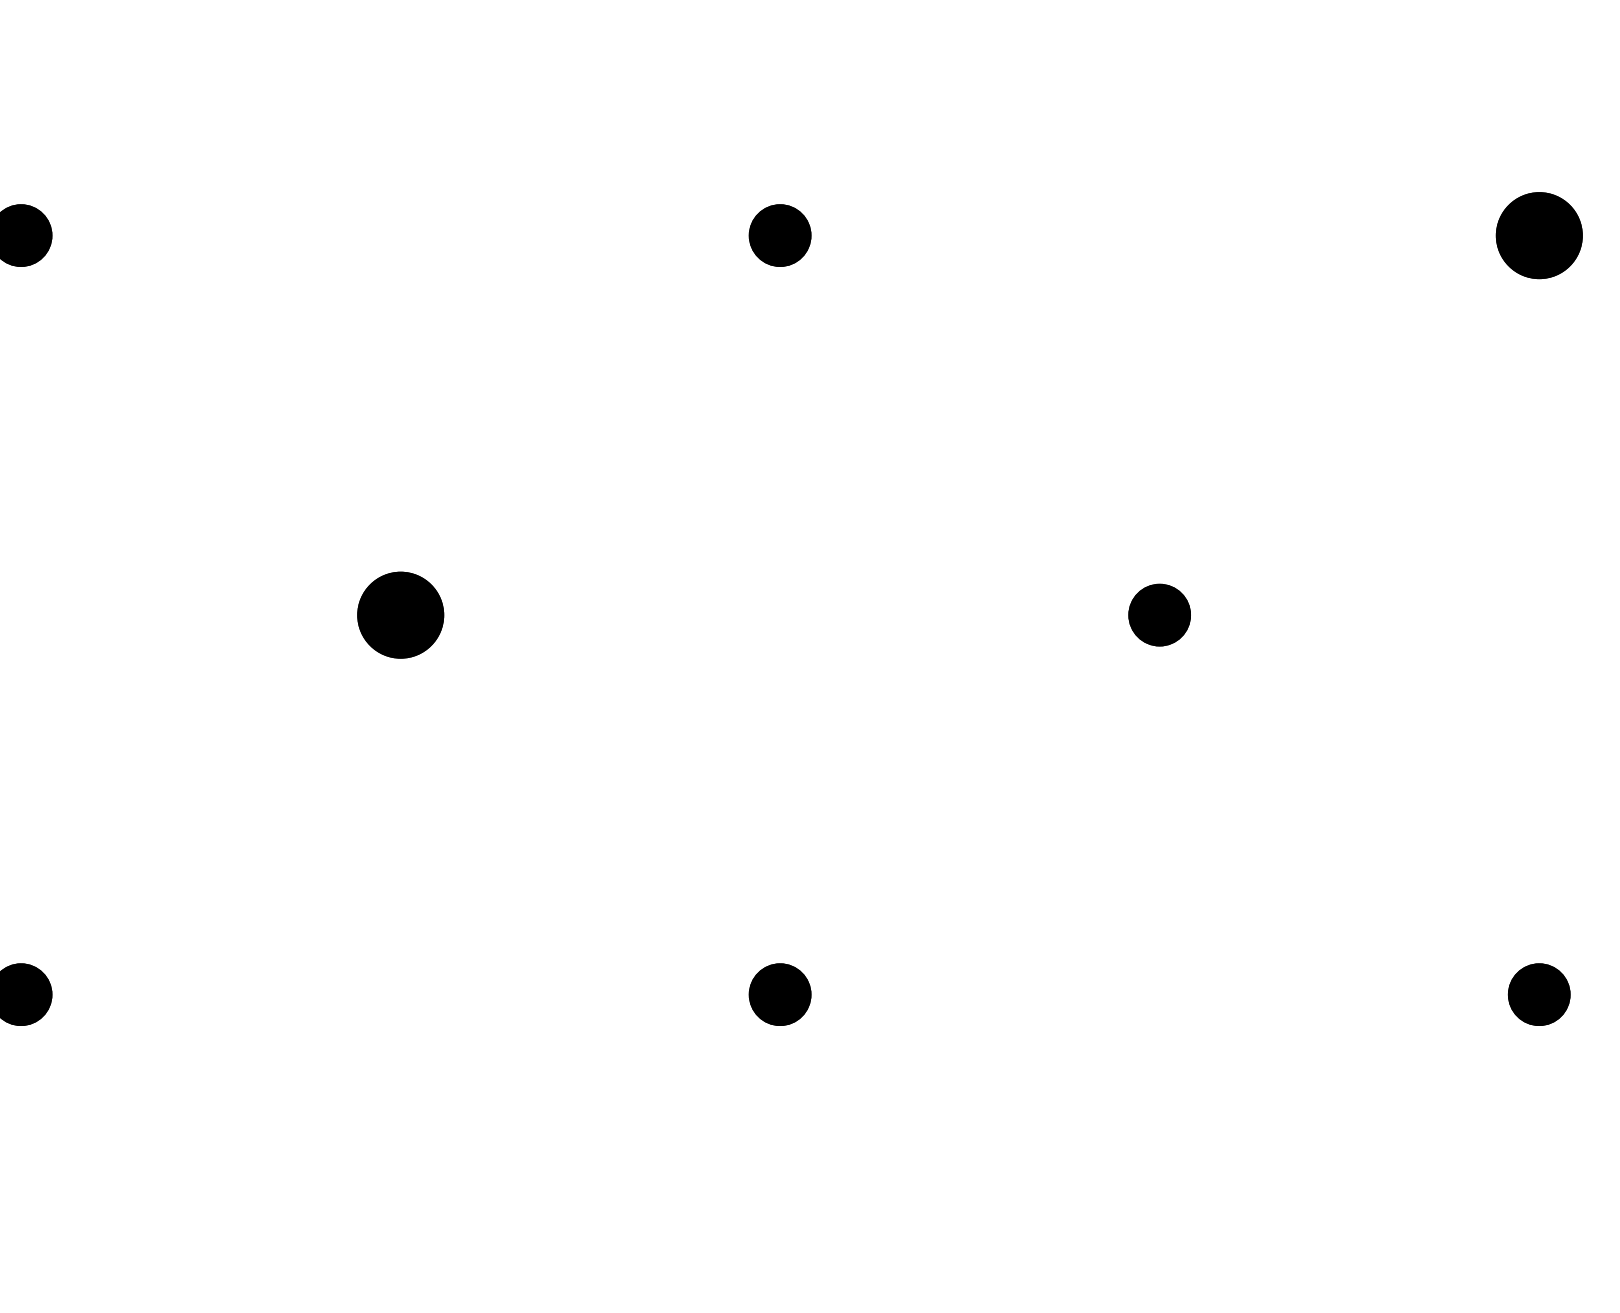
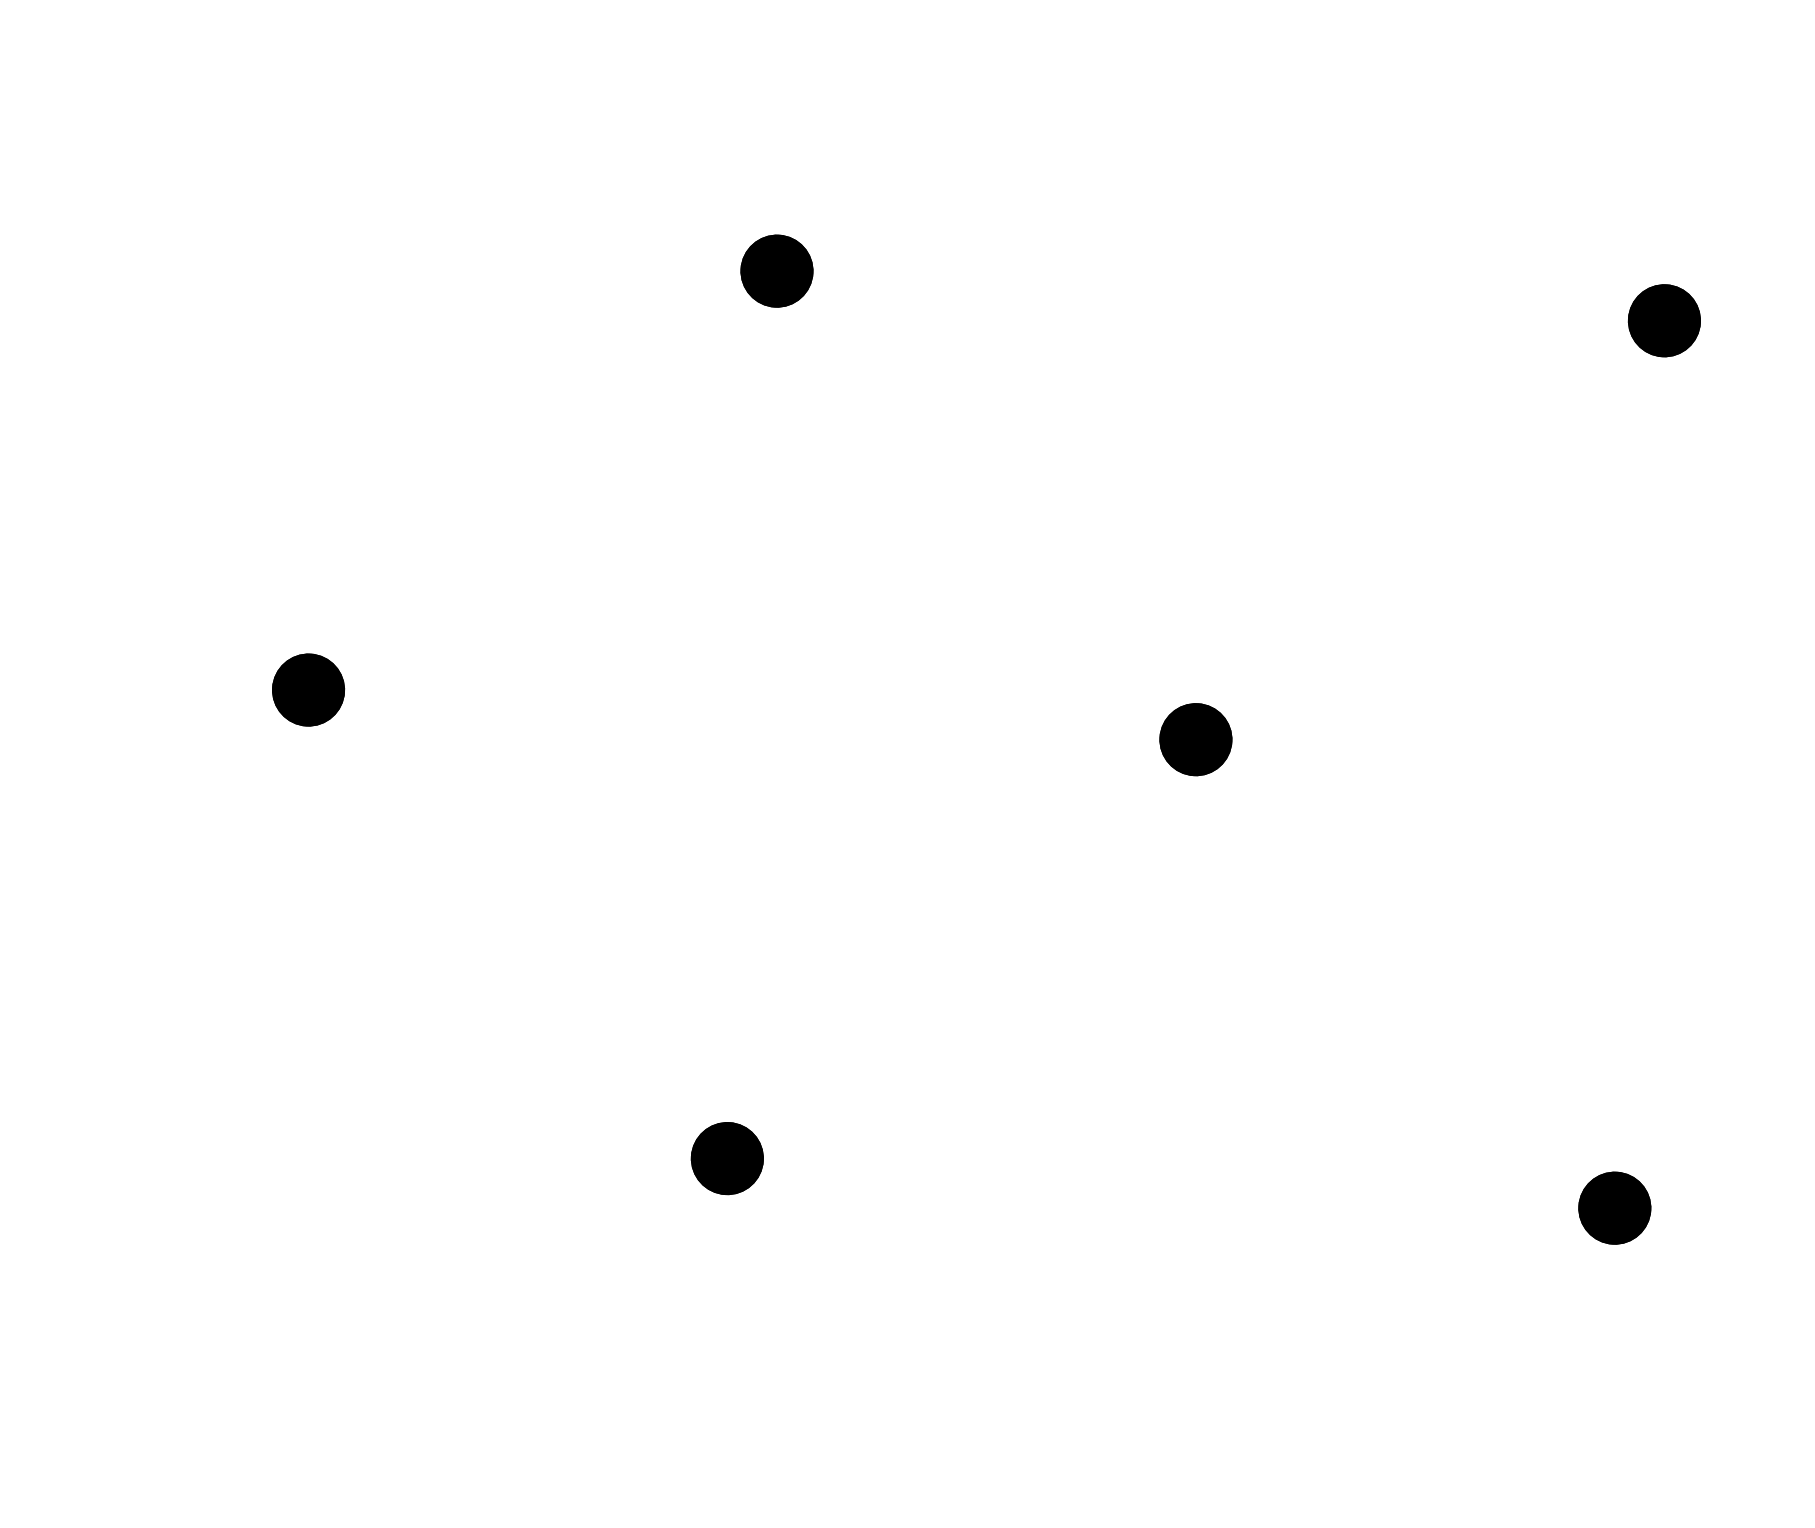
part: (1538, 235) -> (1663, 320), size x0.71
part: (400, 614) -> (308, 689), size x0.71

